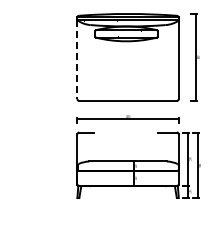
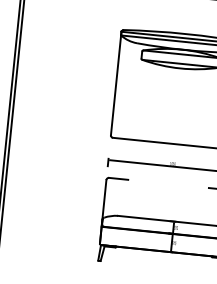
line: (77, 59) -> (116, 85), dashed -> solid

